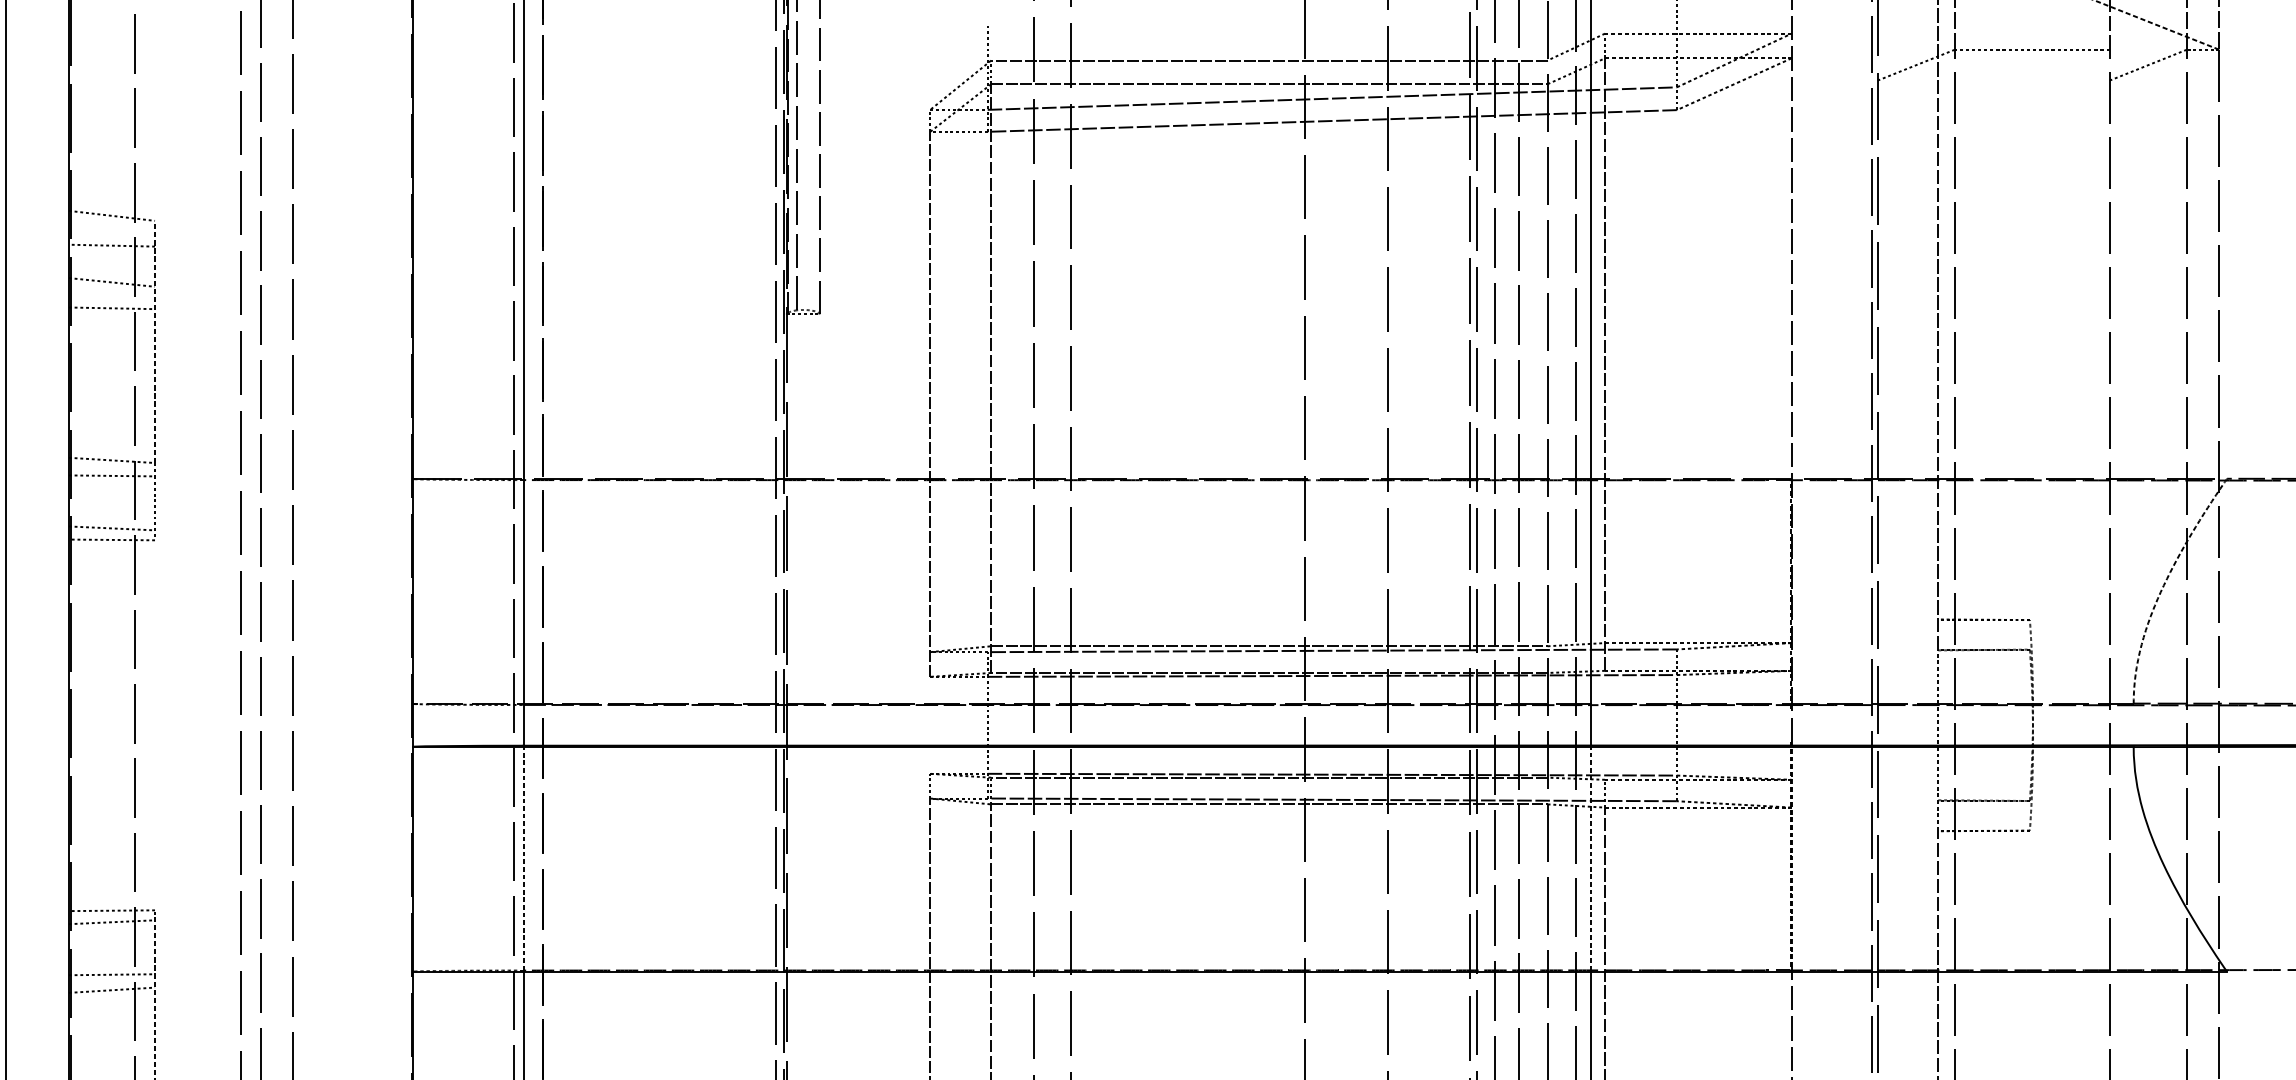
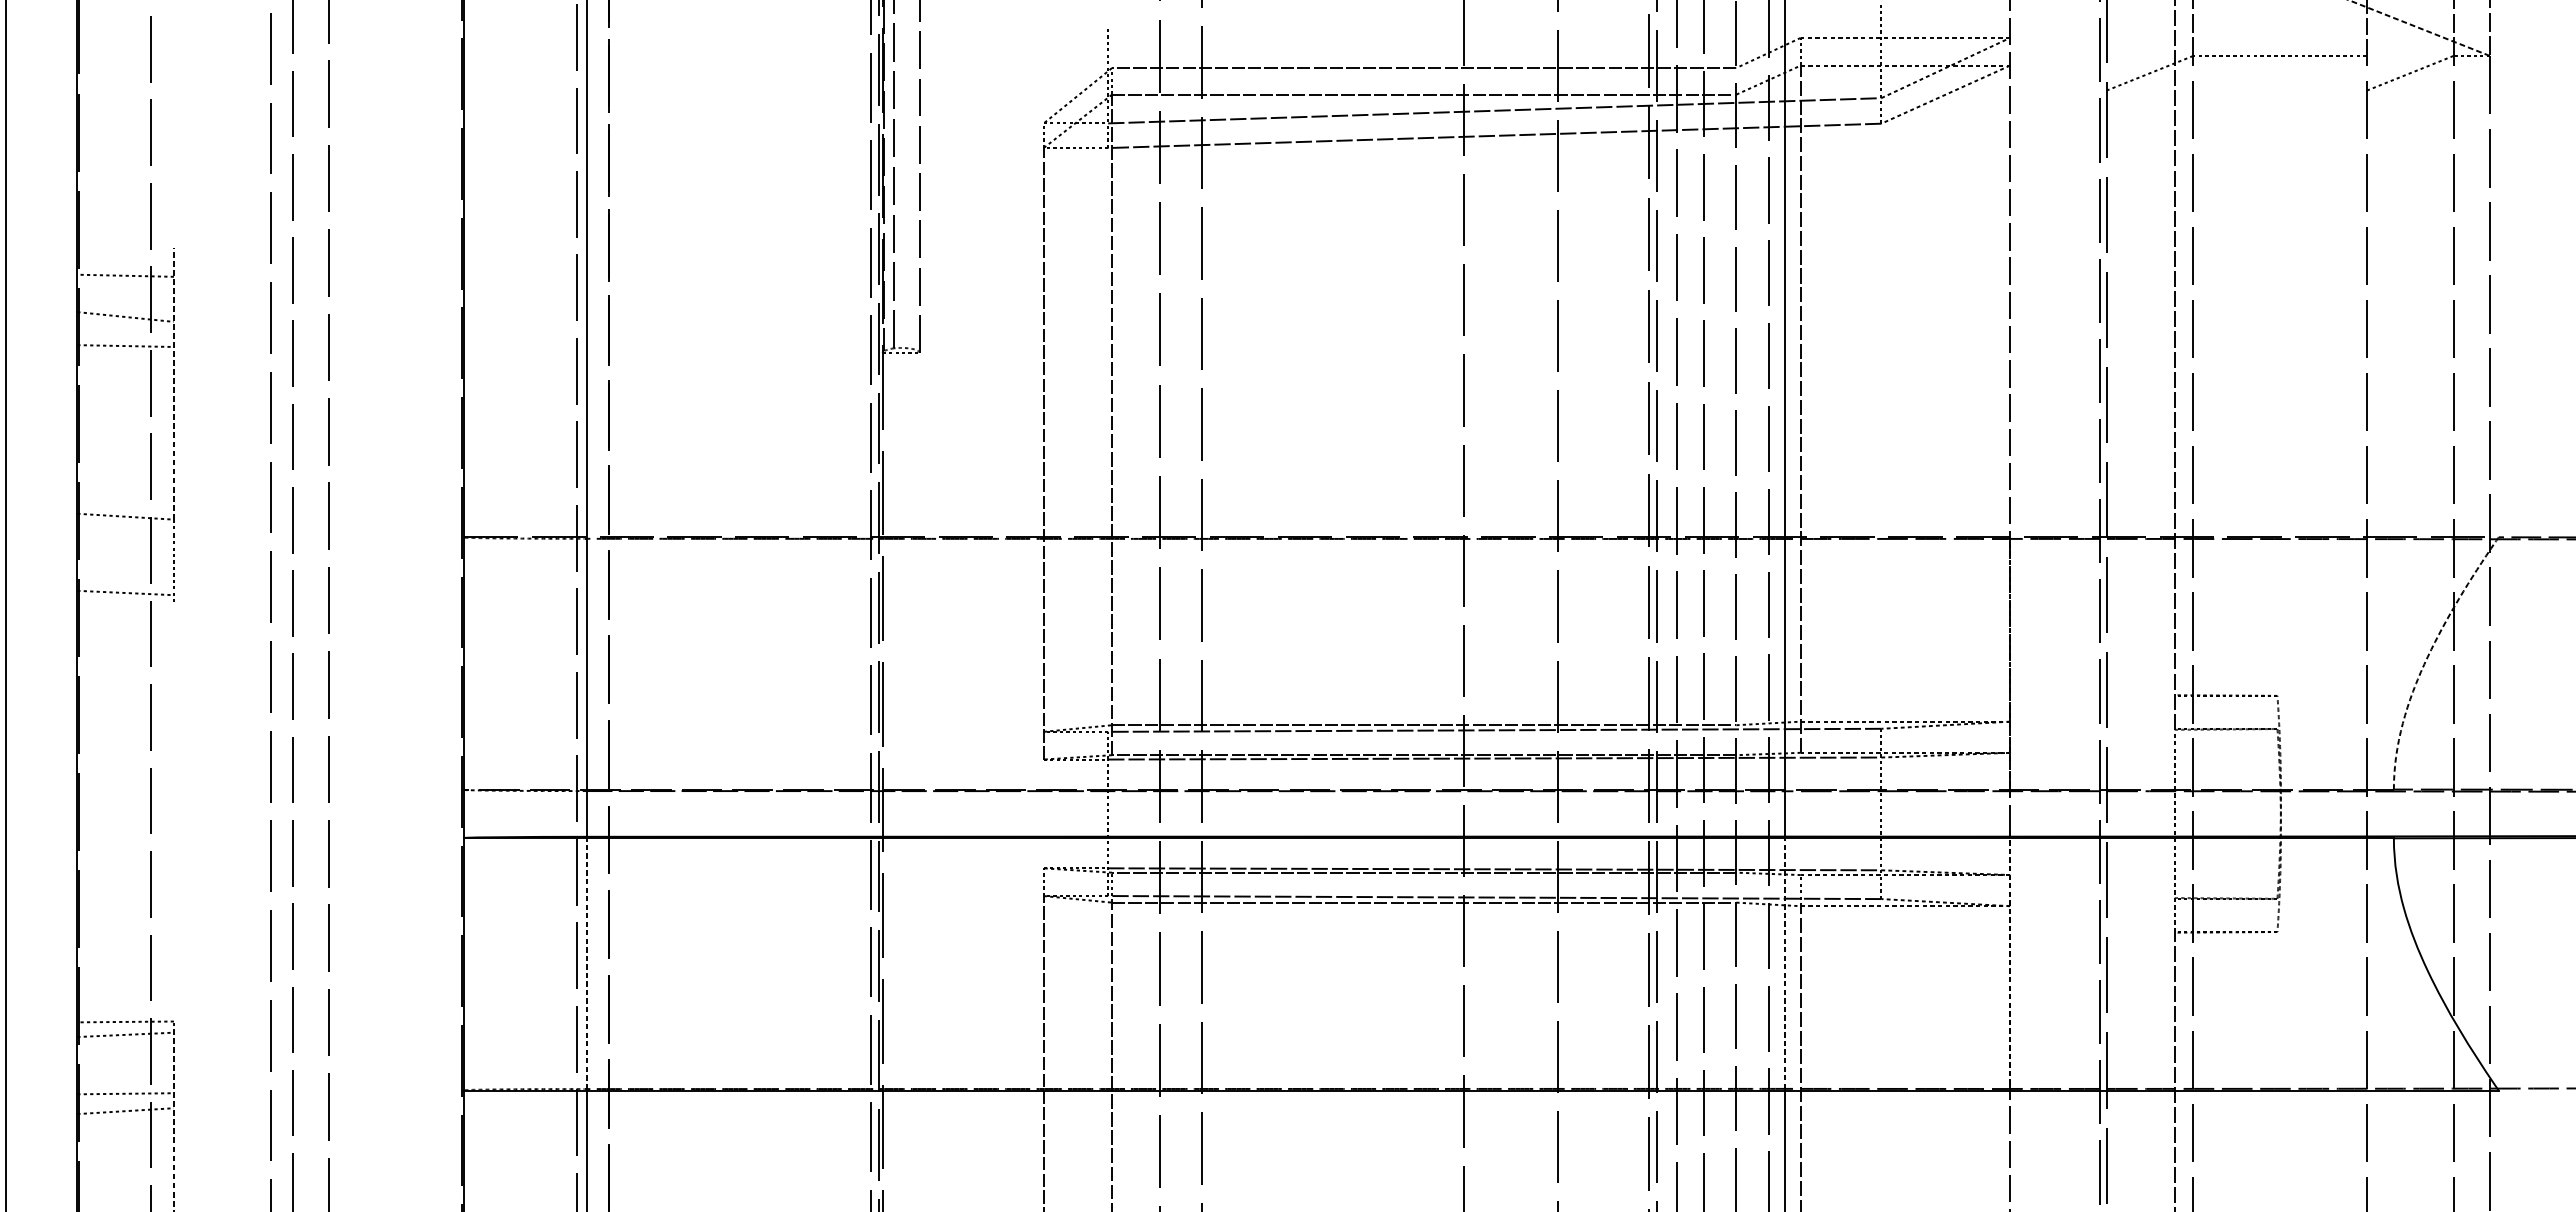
line: (111, 215) -> (125, 241), removed
line: (111, 475) -> (125, 533), removed
line: (111, 539) -> (125, 605), removed

